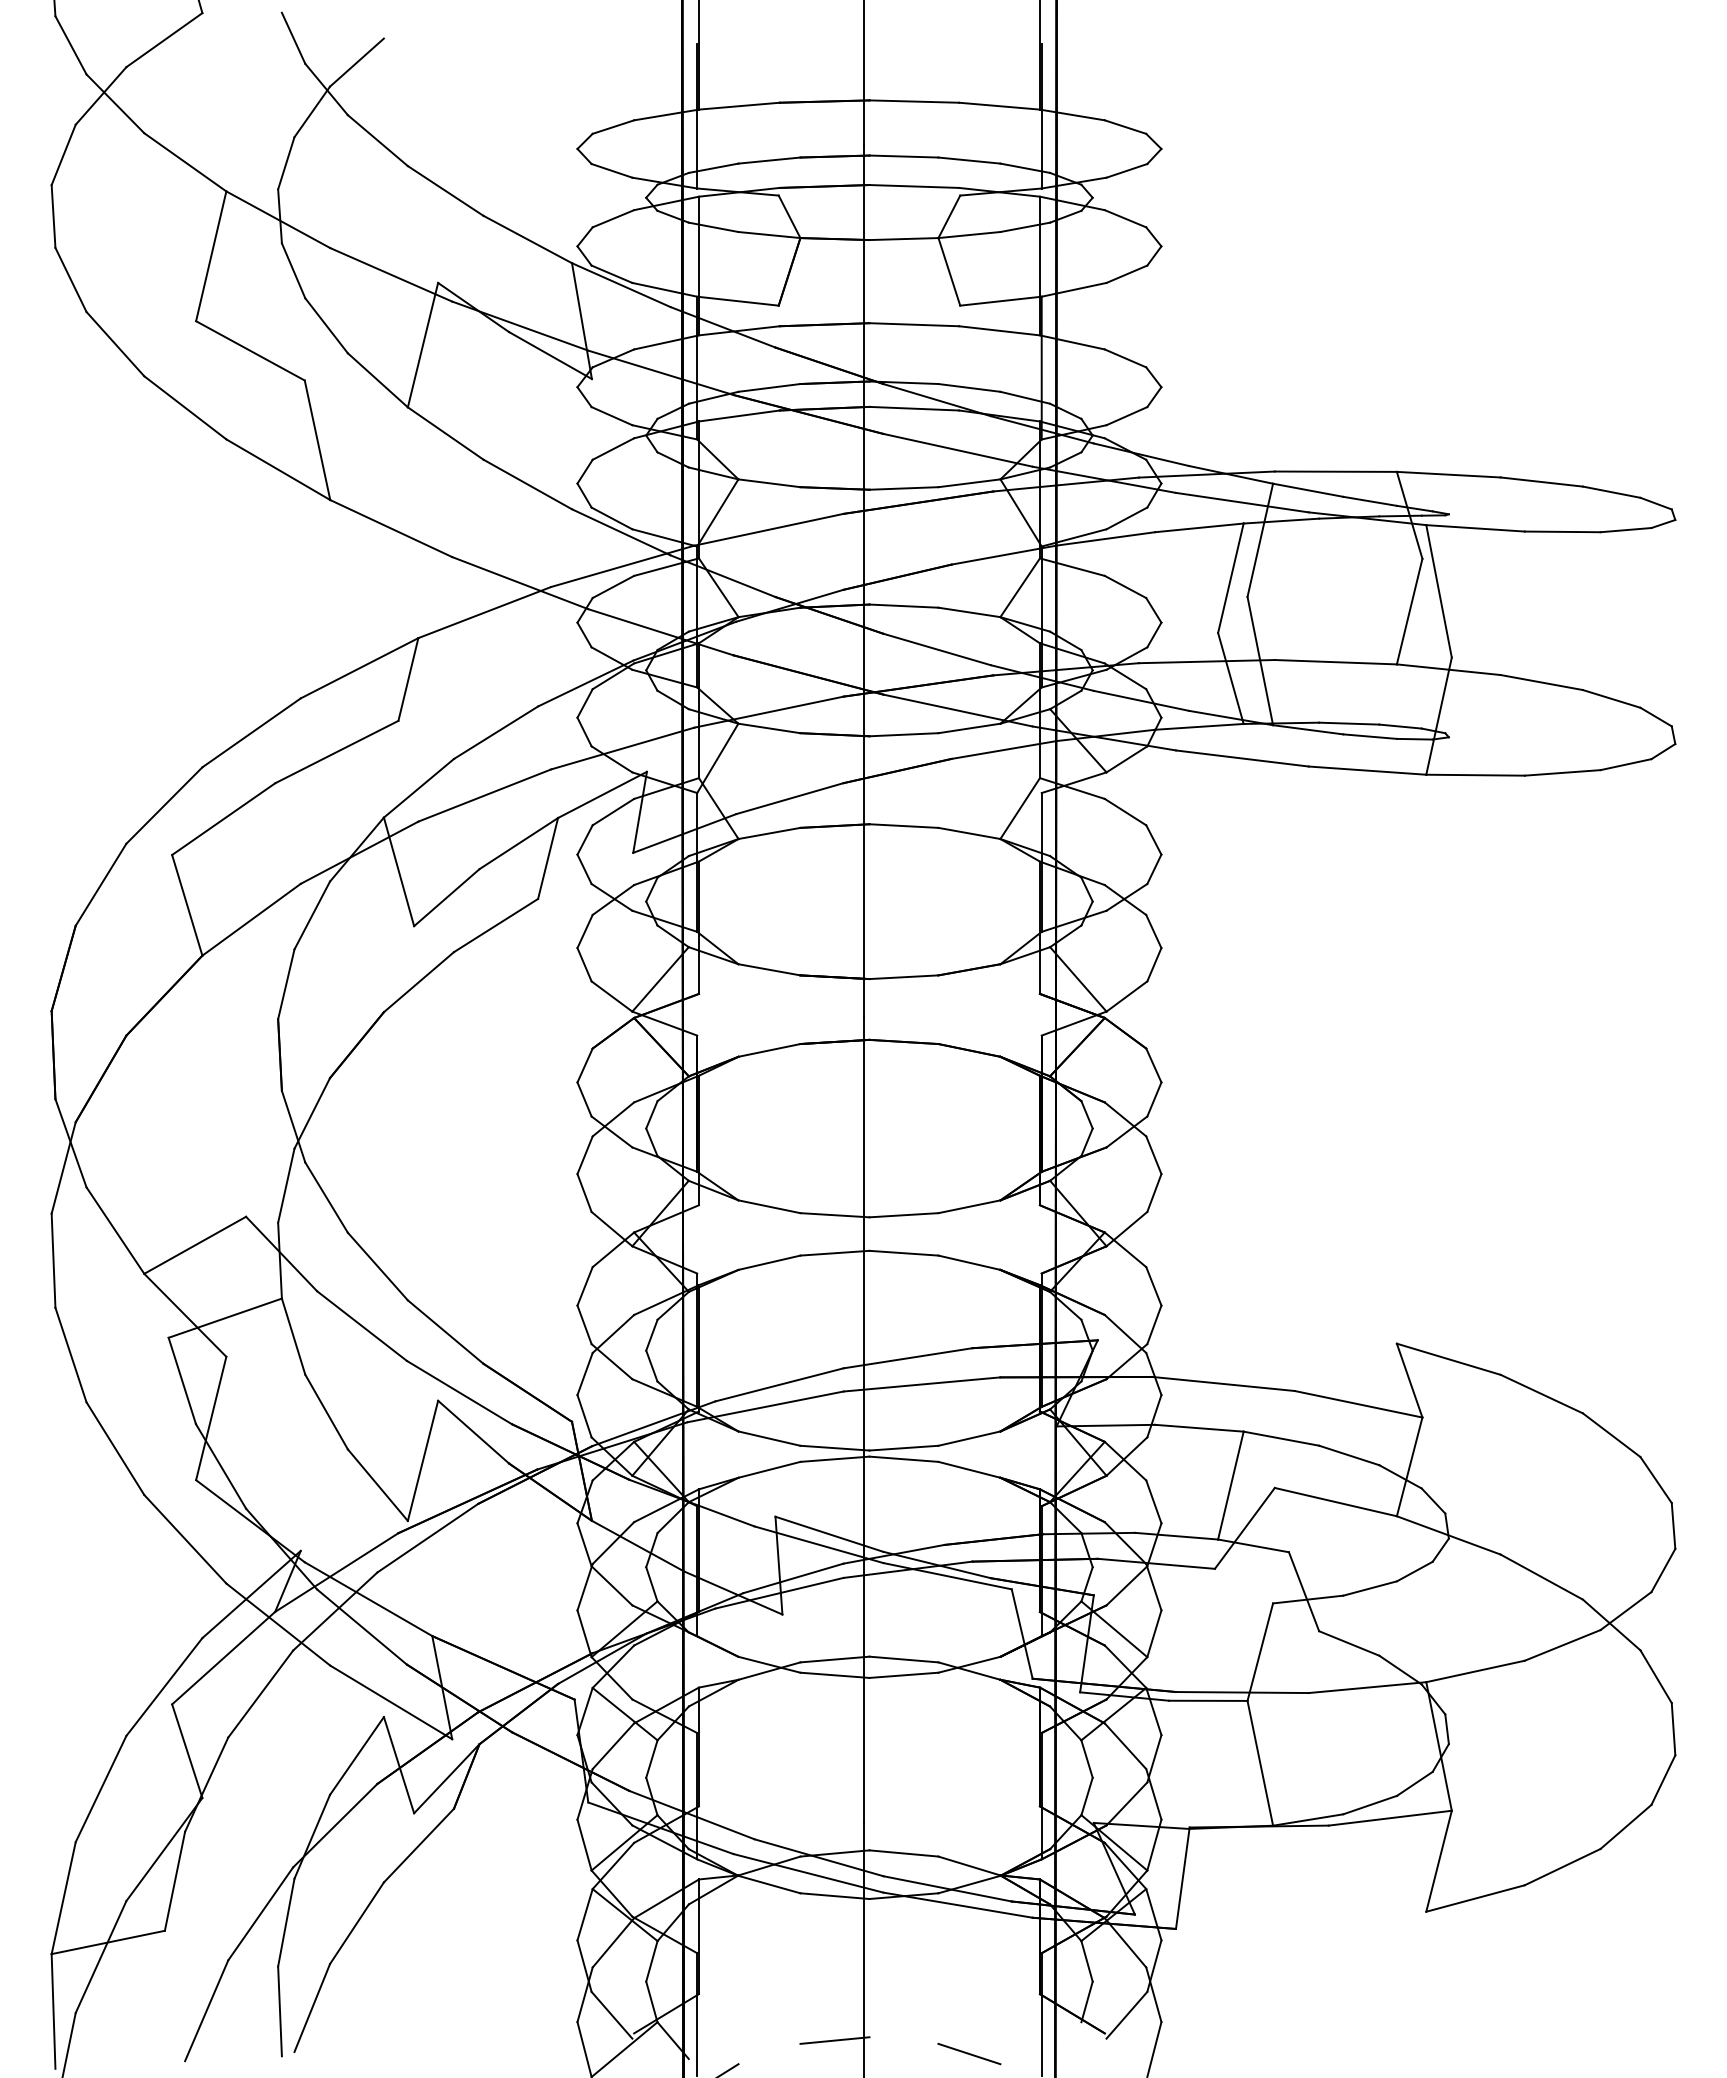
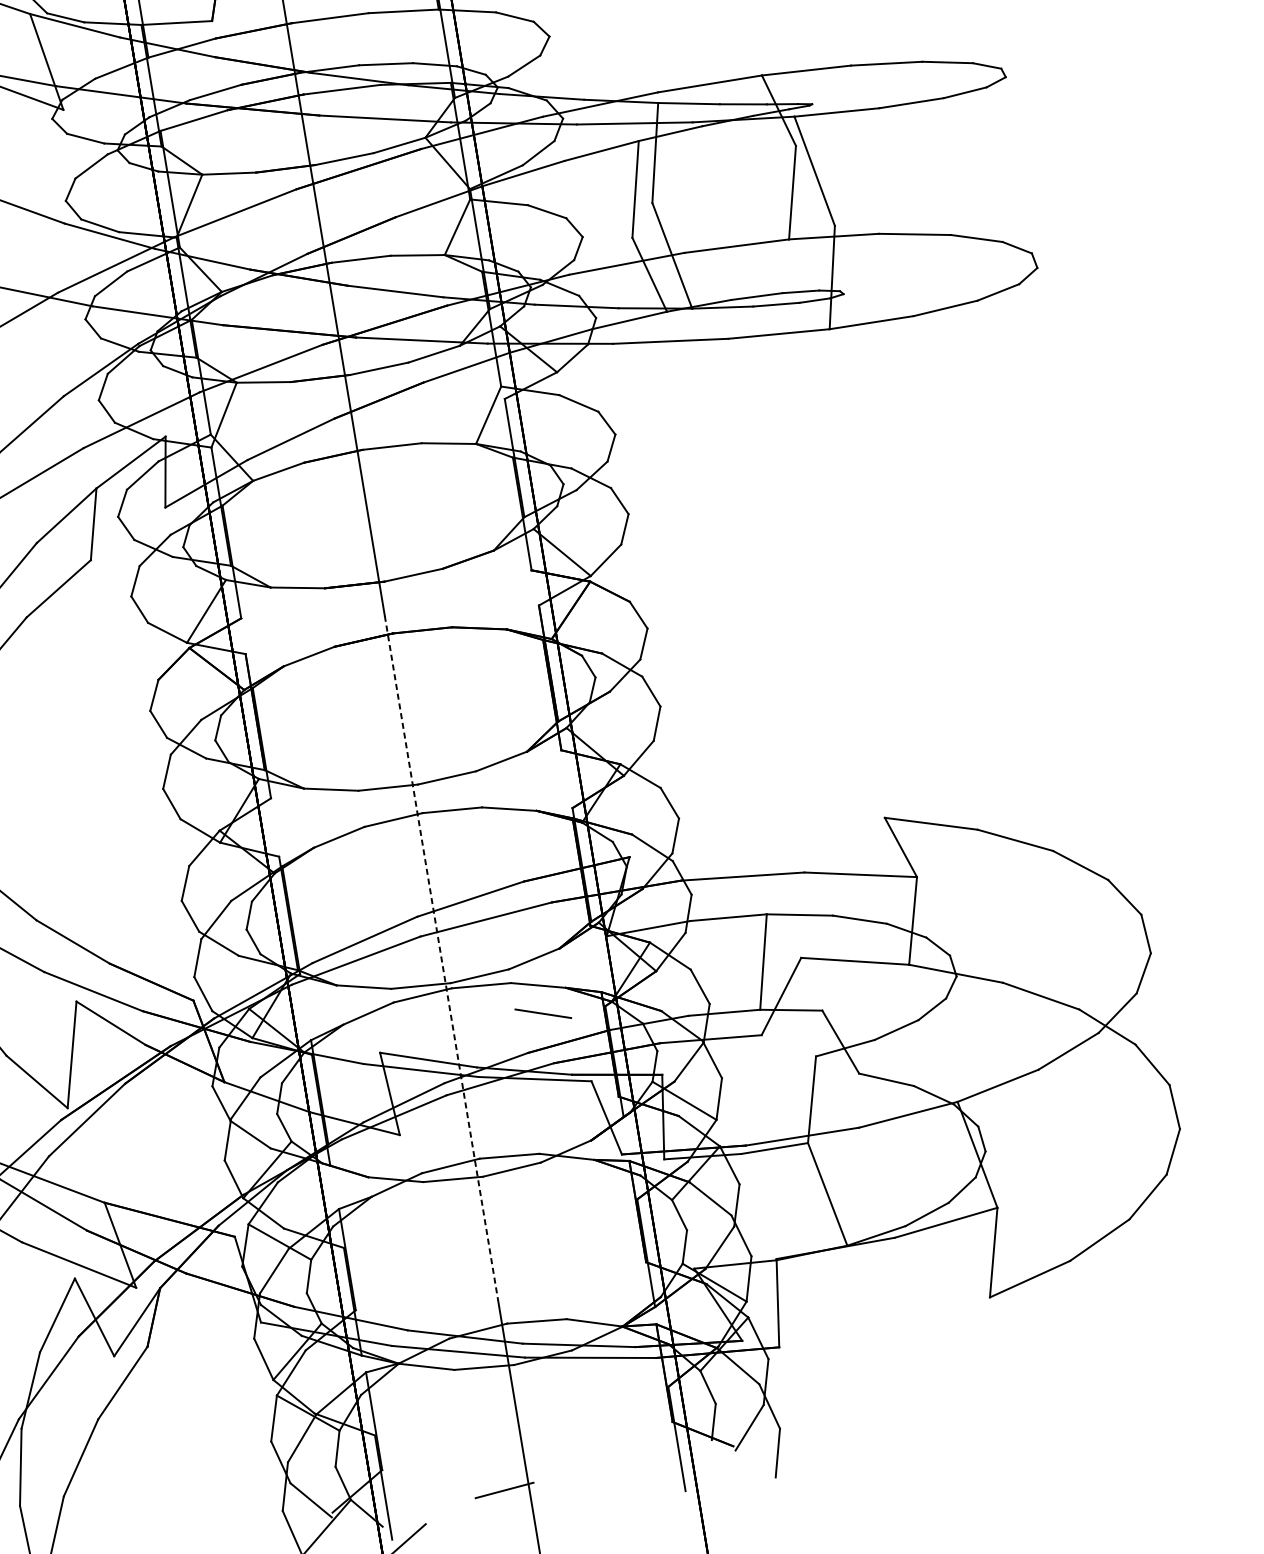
line: (863, 1420) -> (441, 958), solid -> dashed
line: (969, 2054) -> (543, 1014), moved

